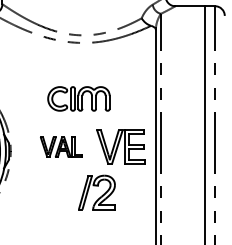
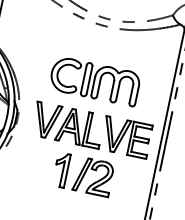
part: (78, 98) -> (94, 80), size x1.43
part: (61, 146) -> (68, 124), size x1.67
part: (63, 192) -> (60, 169), added

